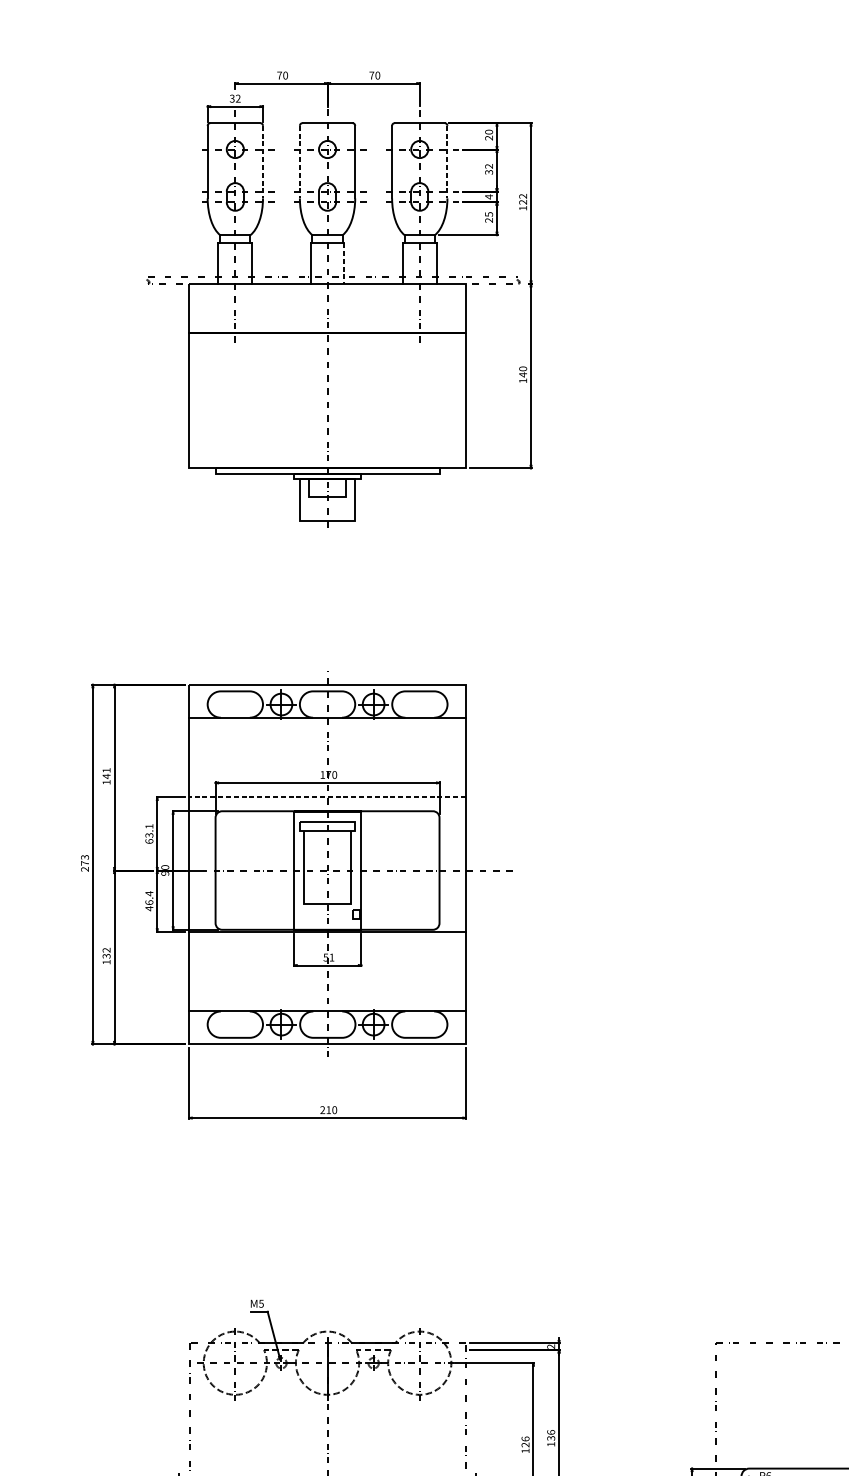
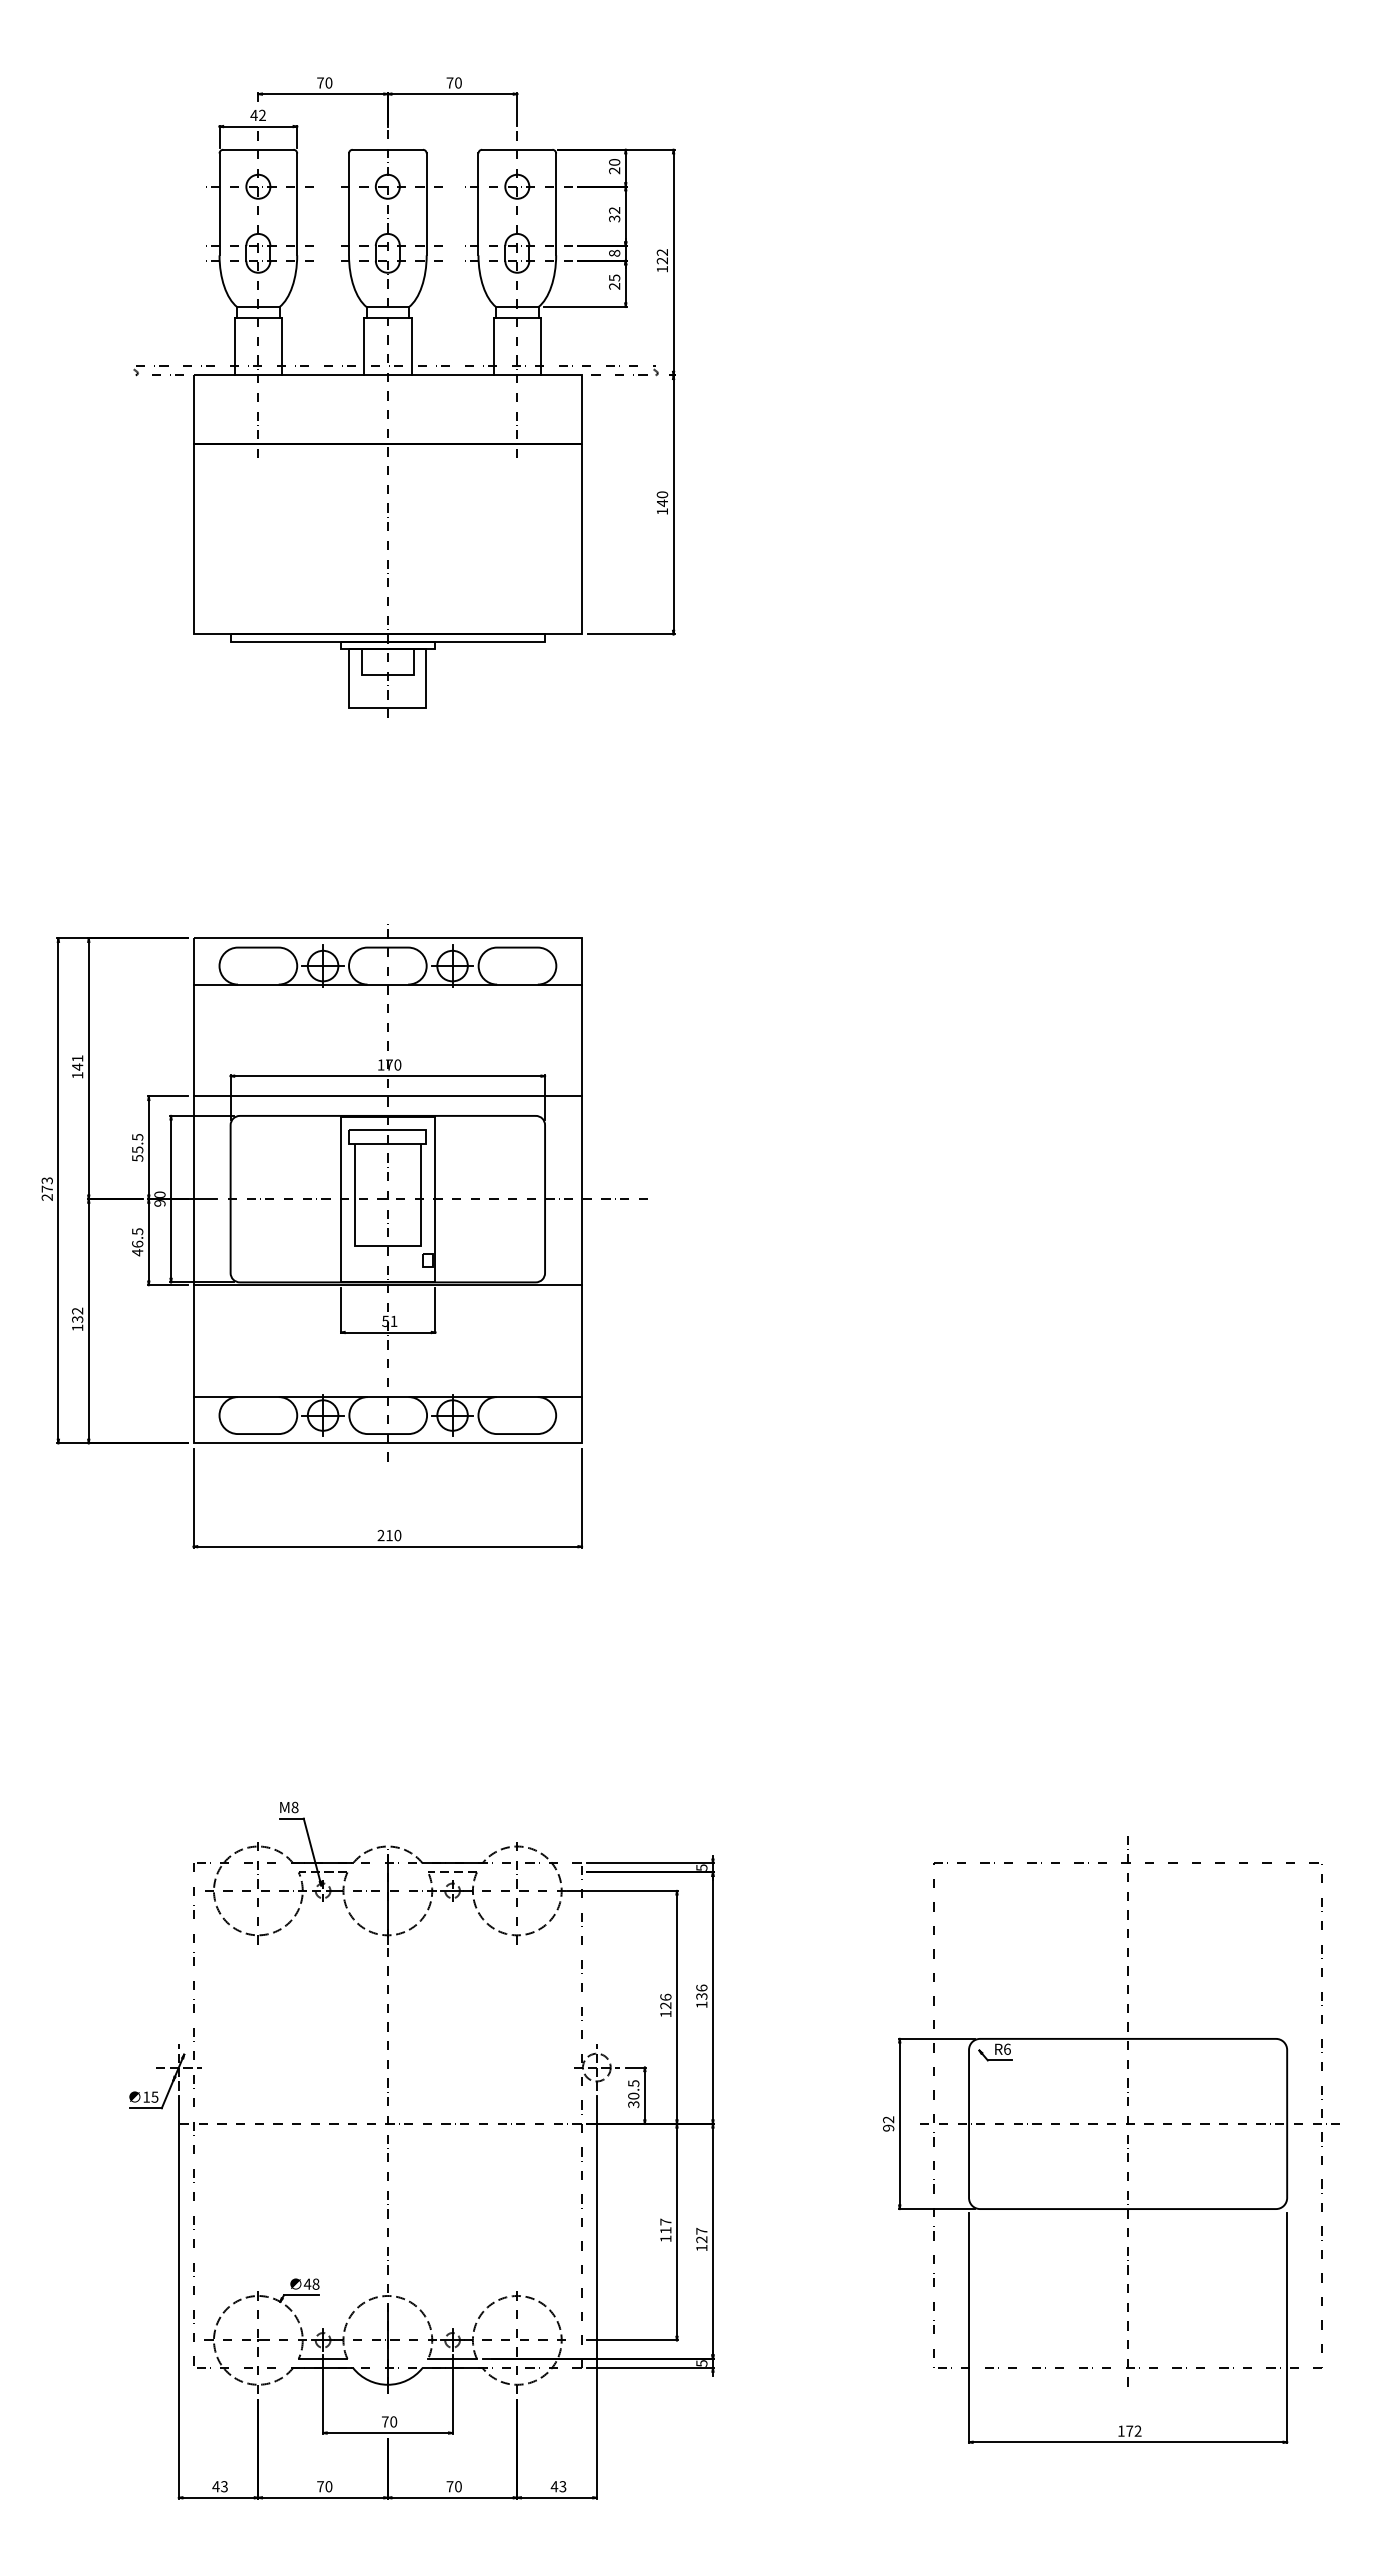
text: (231, 98) -> (253, 115), 32 -> 42
line: (263, 162) -> (297, 204), dashed -> solid
line: (300, 162) -> (349, 204), dashed -> solid
line: (447, 162) -> (556, 204), dashed -> solid
text: (488, 197) -> (614, 253), 4 -> 8
line: (344, 263) -> (411, 346), dashed -> solid
line: (327, 797) -> (387, 1096), dashed -> solid
text: (149, 833) -> (137, 1147), 63.1 -> 55.5
text: (149, 893) -> (137, 1231), 46.4 -> 46.5
text: (261, 1303) -> (294, 1806), M5 -> M8
text: (550, 1346) -> (701, 1867), 2 -> 5

